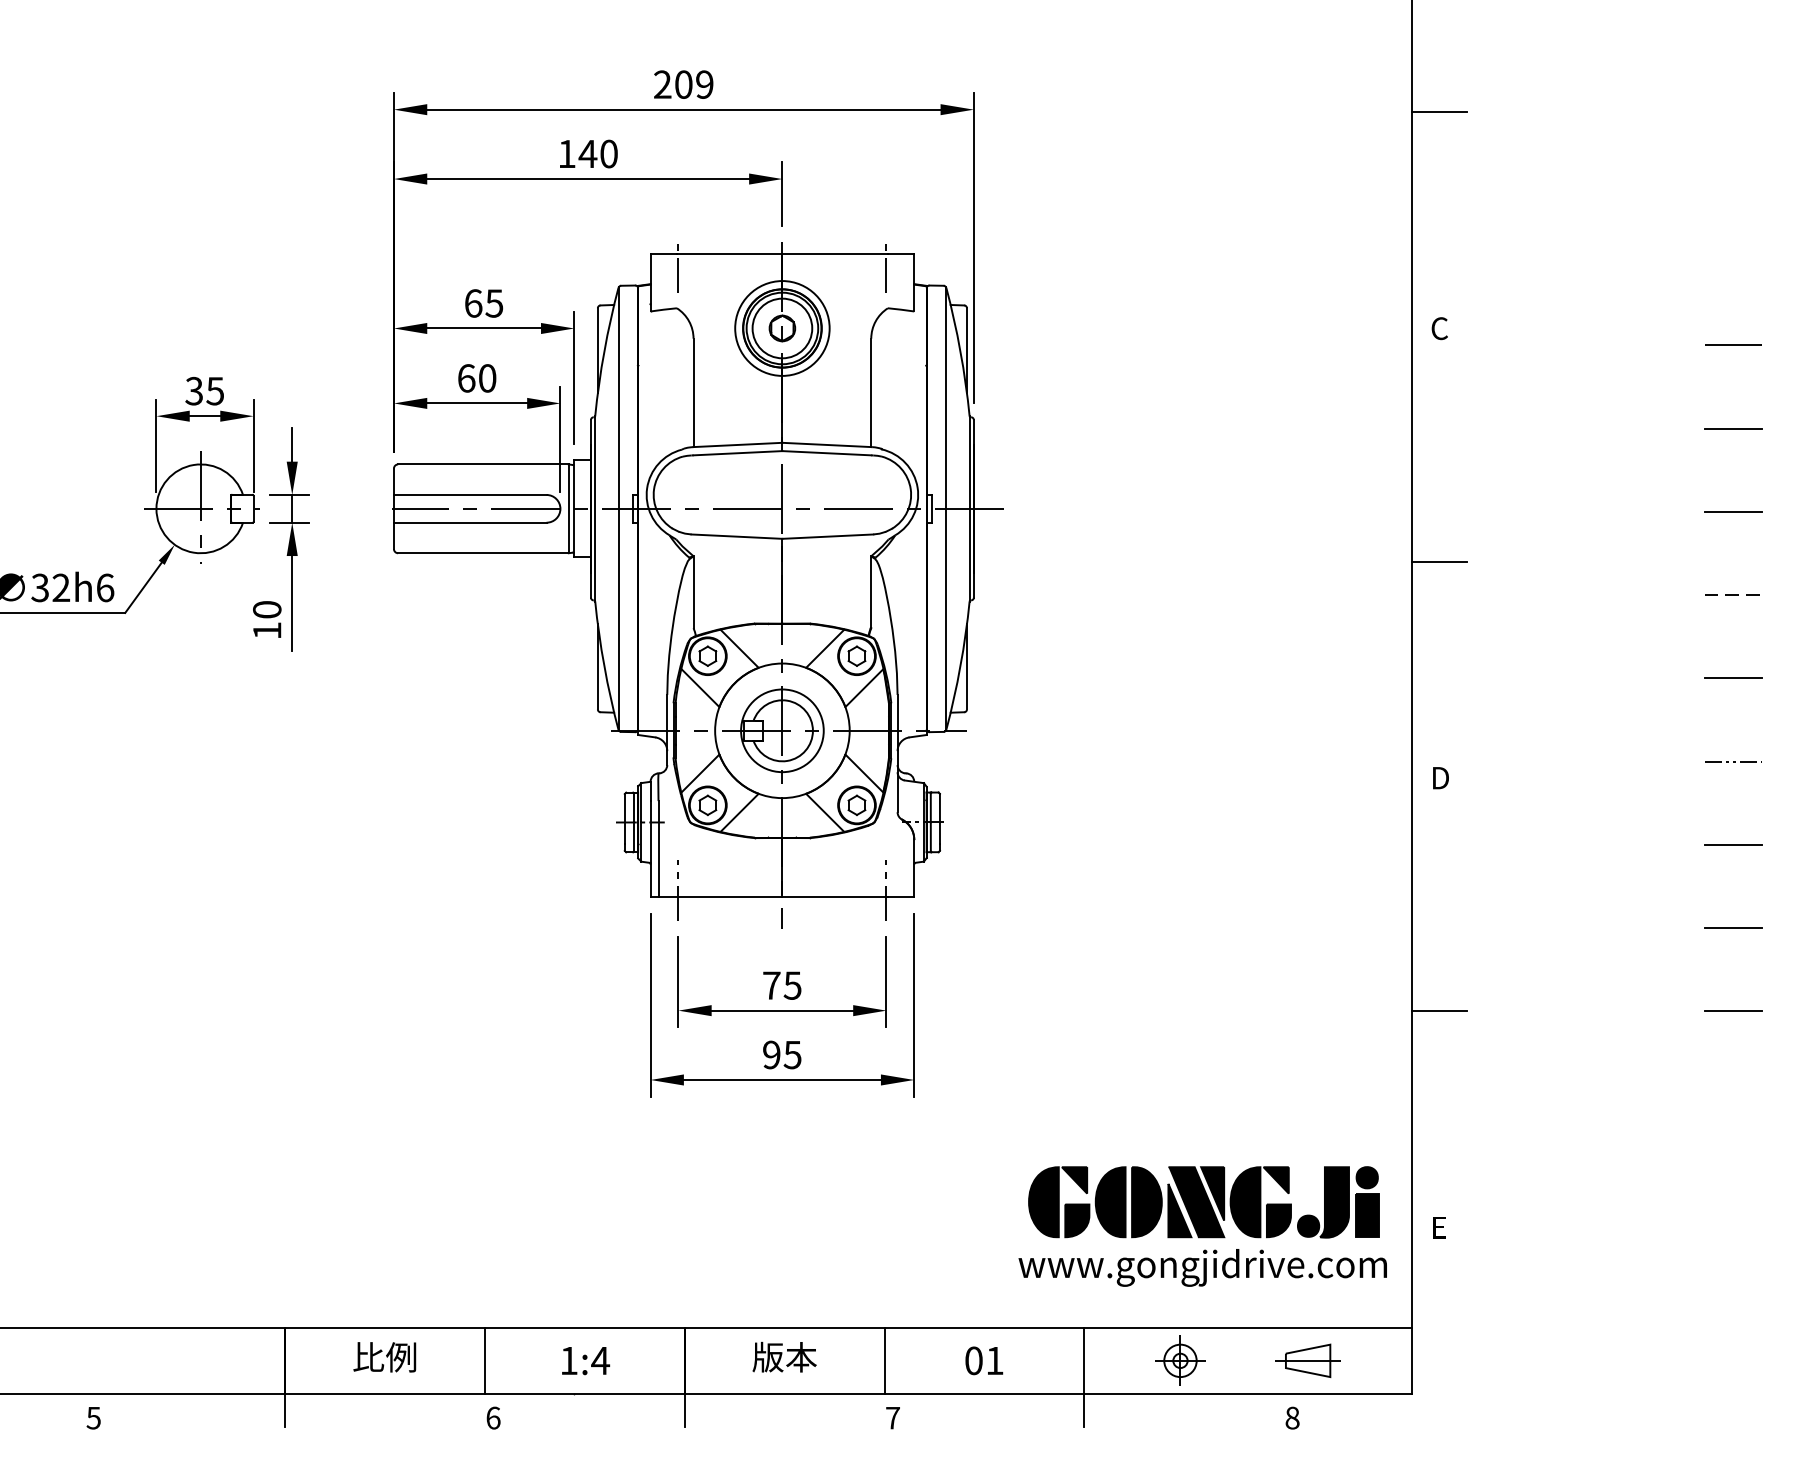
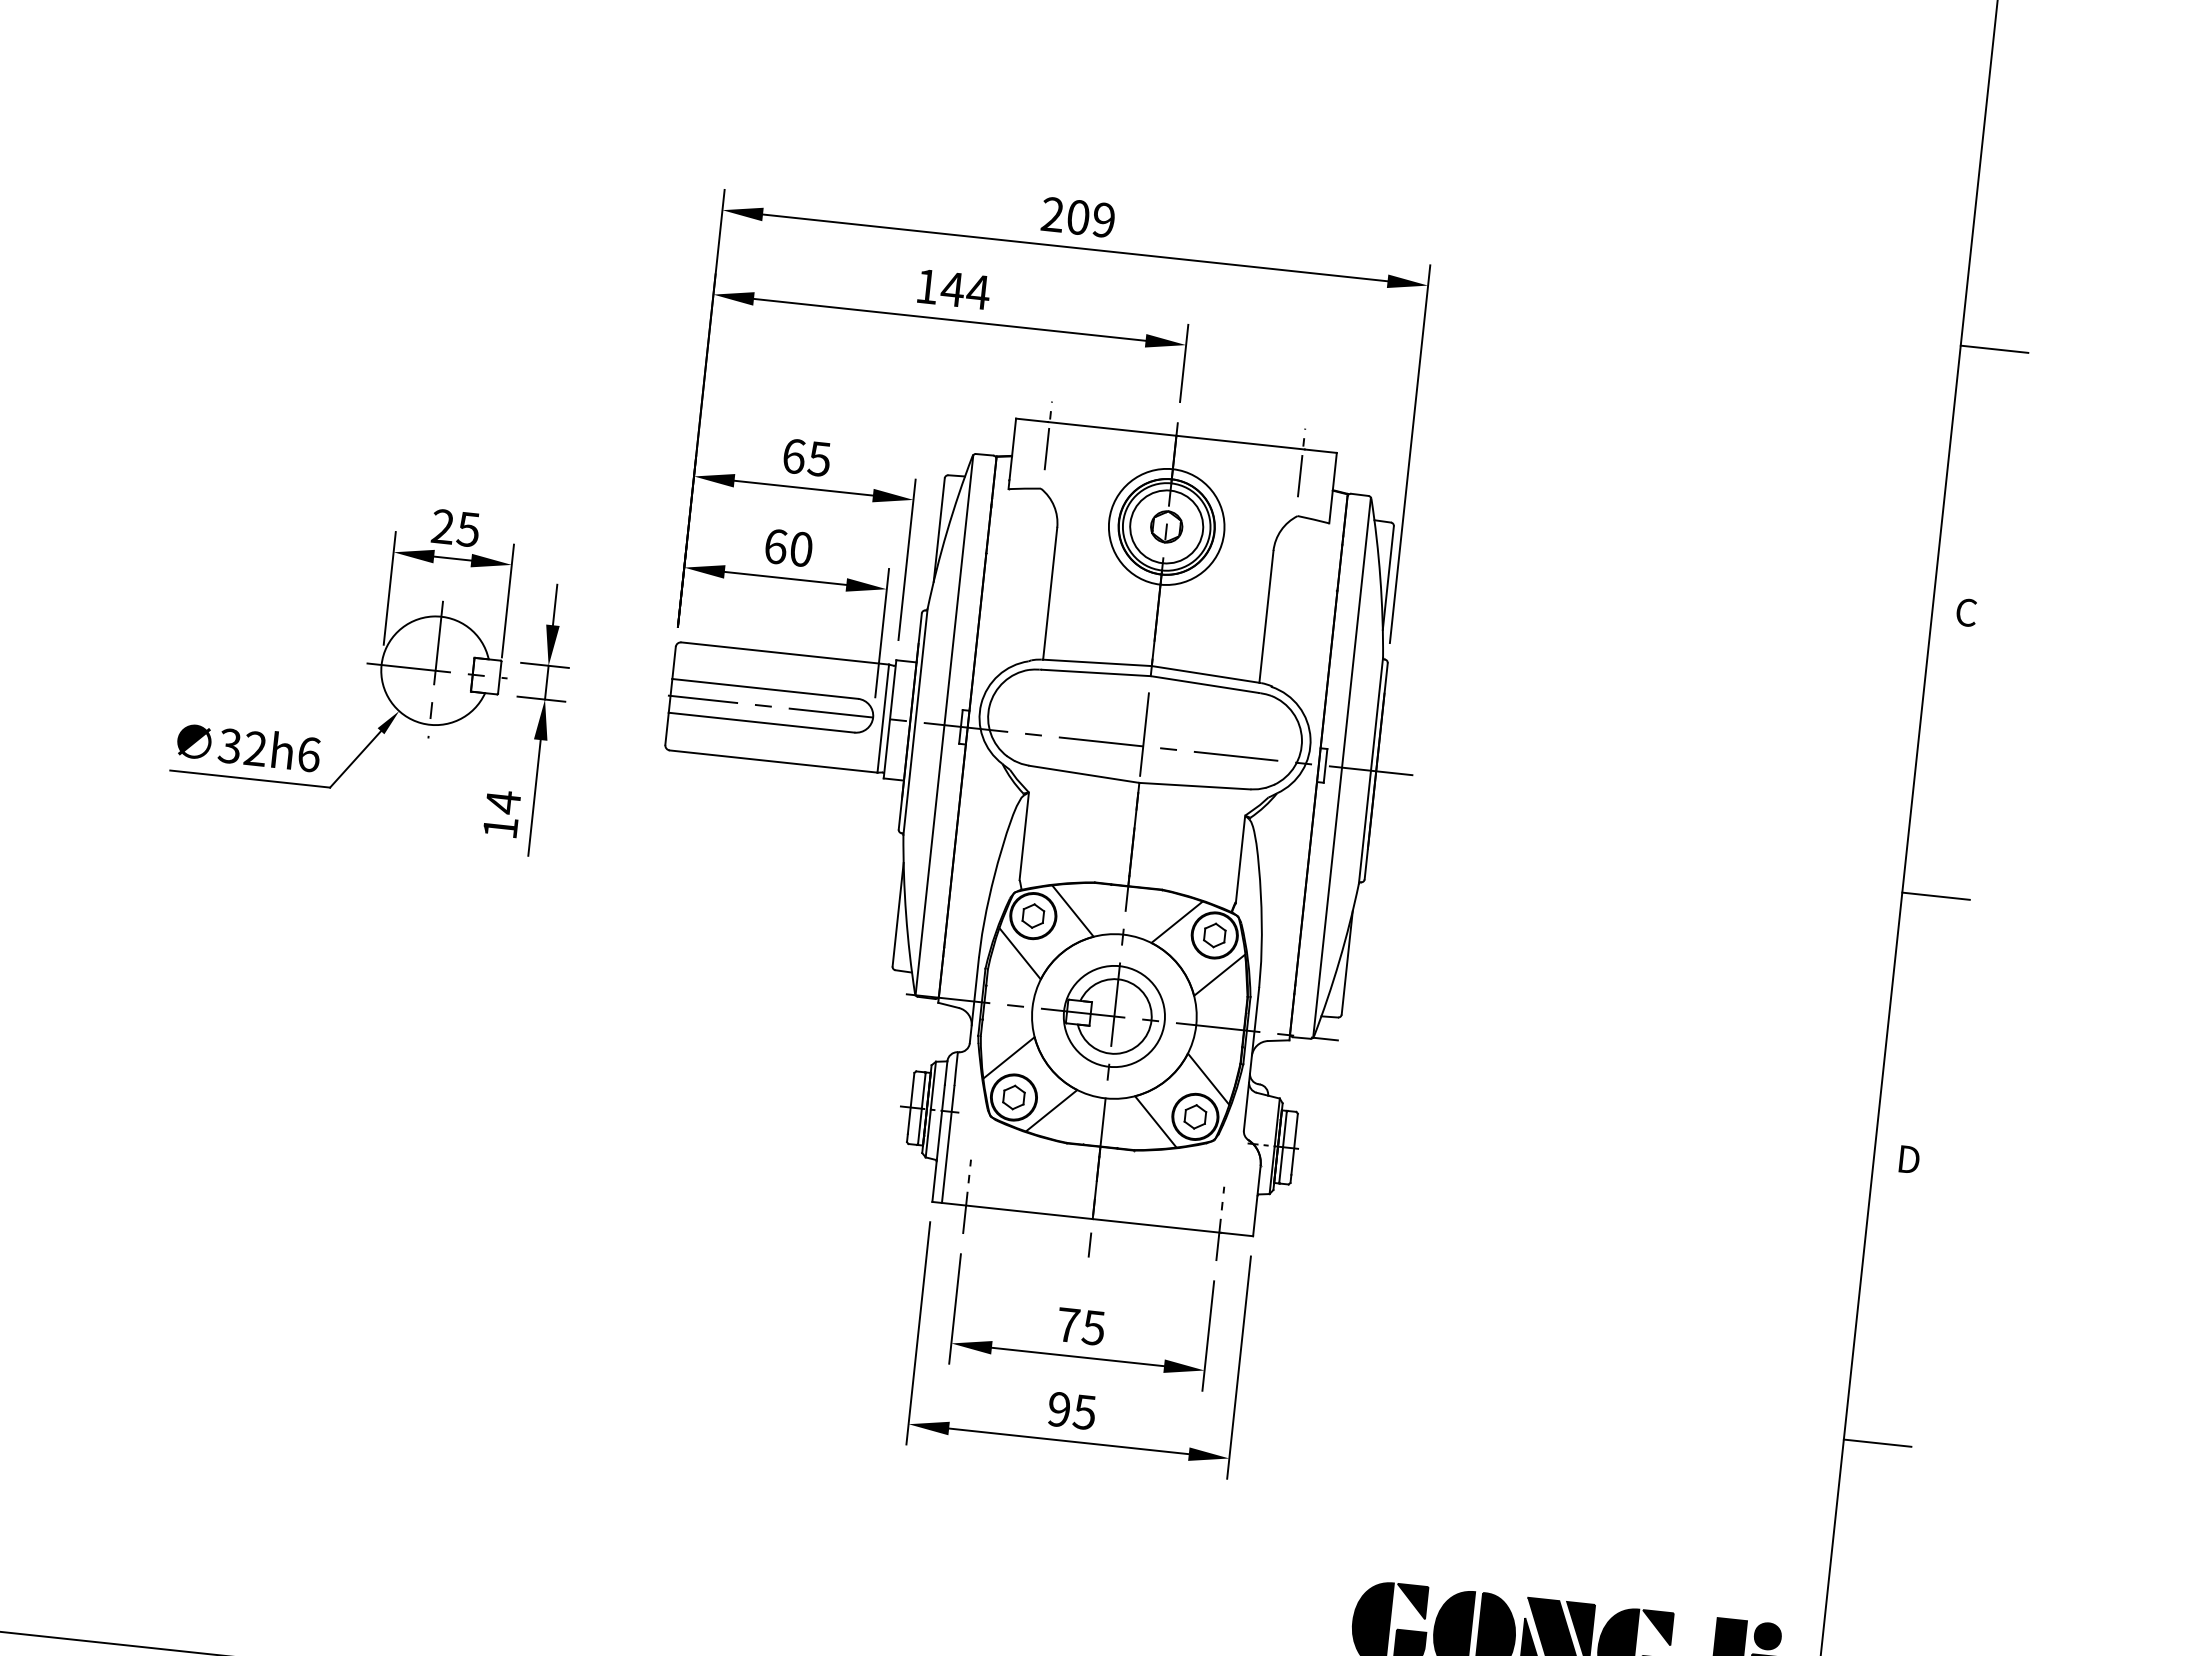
text: (608, 153) -> (977, 291), 140 -> 144
text: (194, 391) -> (443, 527), 35 -> 25
text: (267, 609) -> (503, 801), 10 -> 14

